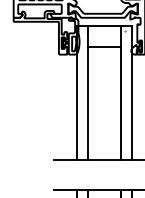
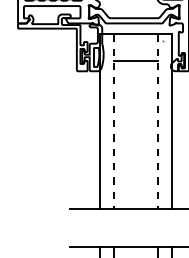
line: (87, 94) -> (114, 122), solid -> dashed
line: (120, 94) -> (157, 122), solid -> dashed

